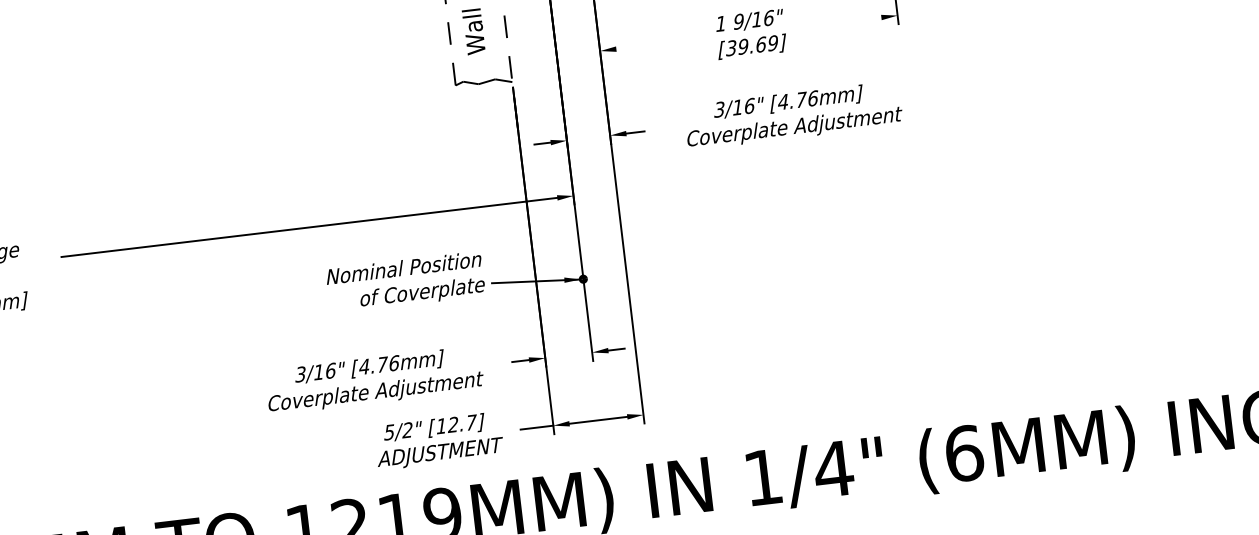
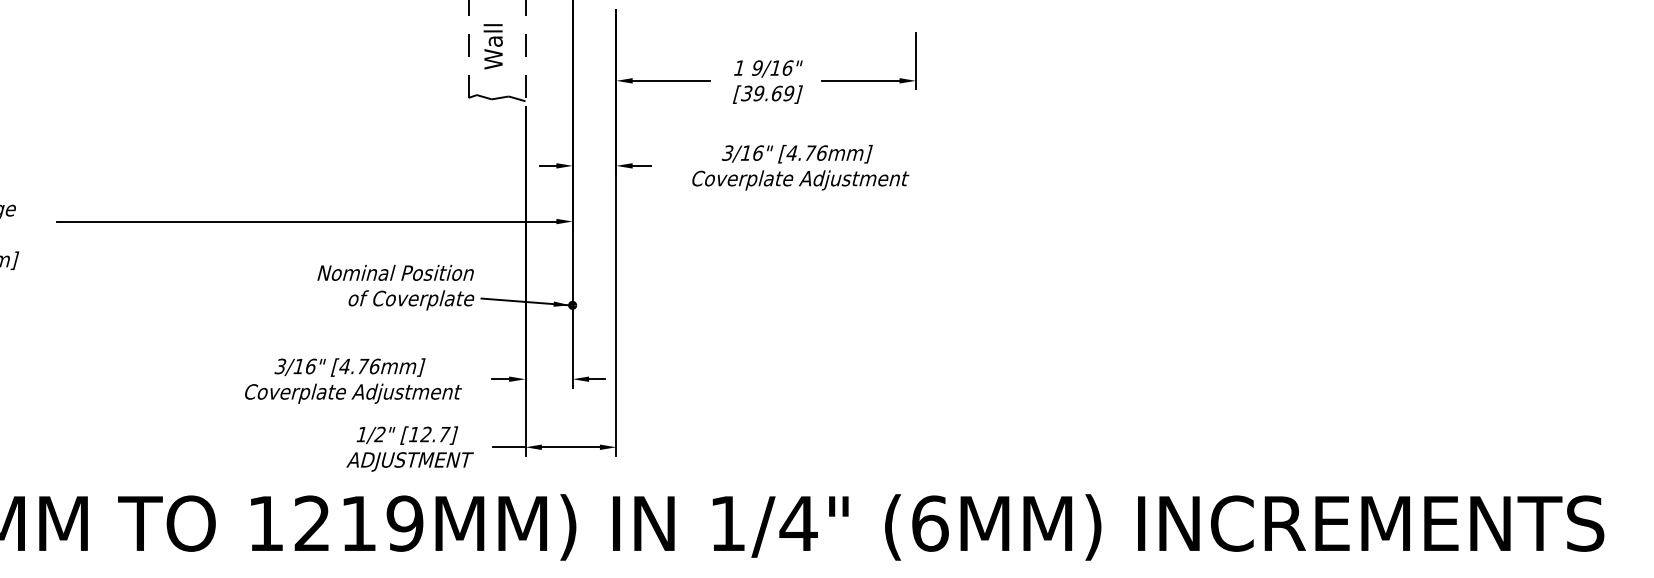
line: (842, 21) -> (860, 80), added
line: (654, 44) -> (671, 80), added
text: (388, 432) -> (361, 434), 5/2" -> 1/2"

